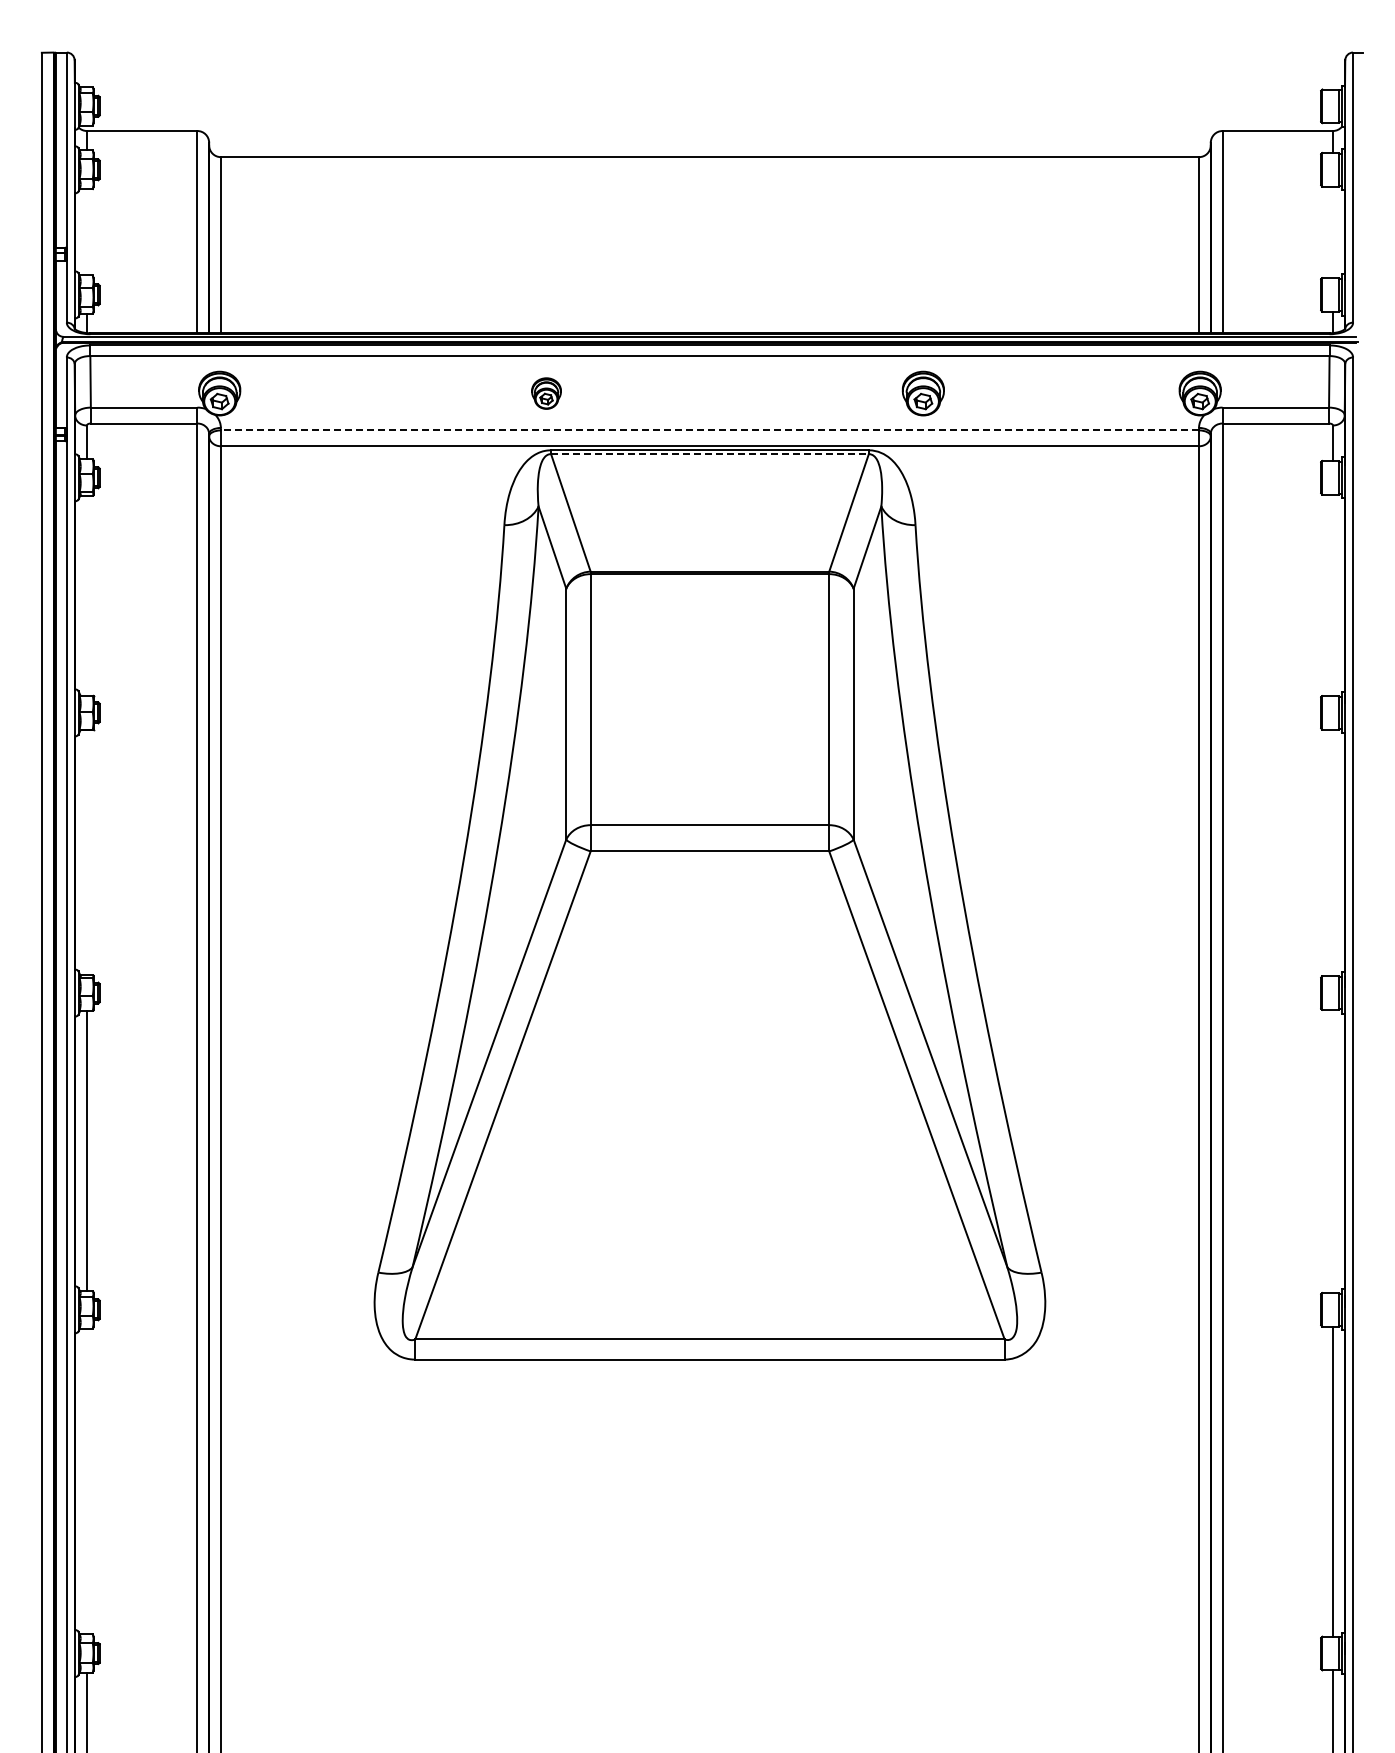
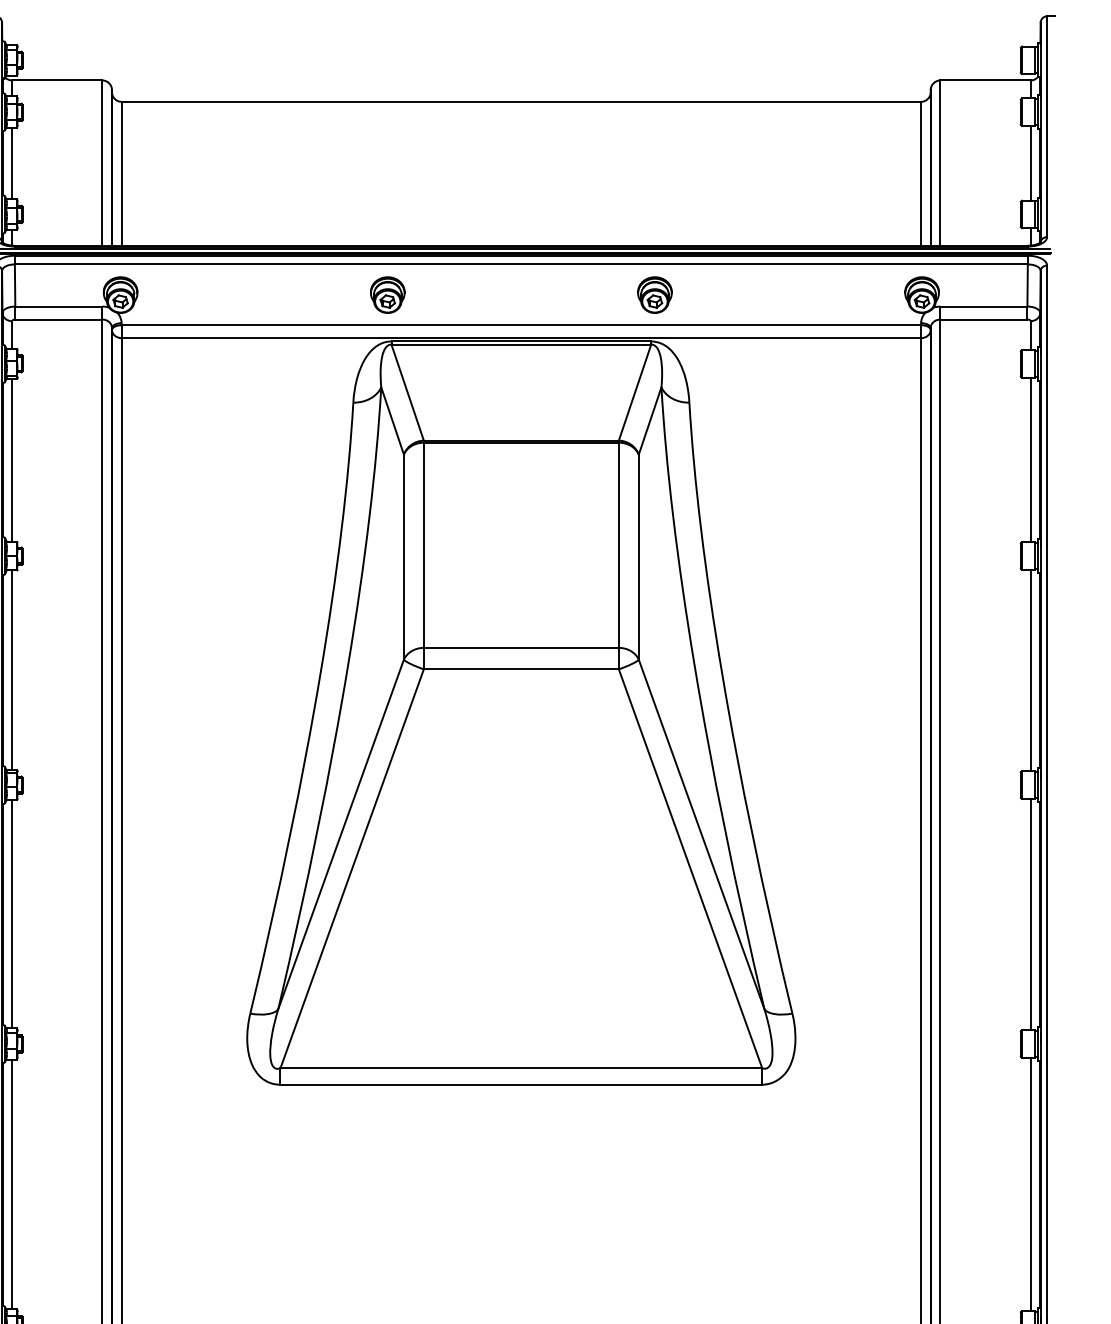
line: (86, 232) -> (11, 163), added
line: (1332, 232) -> (1030, 163), added
part: (546, 393) -> (387, 295), size x1.43
part: (922, 393) -> (654, 295), moved
line: (709, 430) -> (520, 325), dashed -> solid
line: (709, 454) -> (520, 344), dashed -> solid
line: (86, 595) -> (11, 460), added
line: (1332, 595) -> (1030, 460), added
line: (86, 852) -> (11, 670), added
line: (1332, 852) -> (1030, 670), added
line: (1332, 1151) -> (1030, 914), added
line: (86, 1481) -> (11, 1184), added

